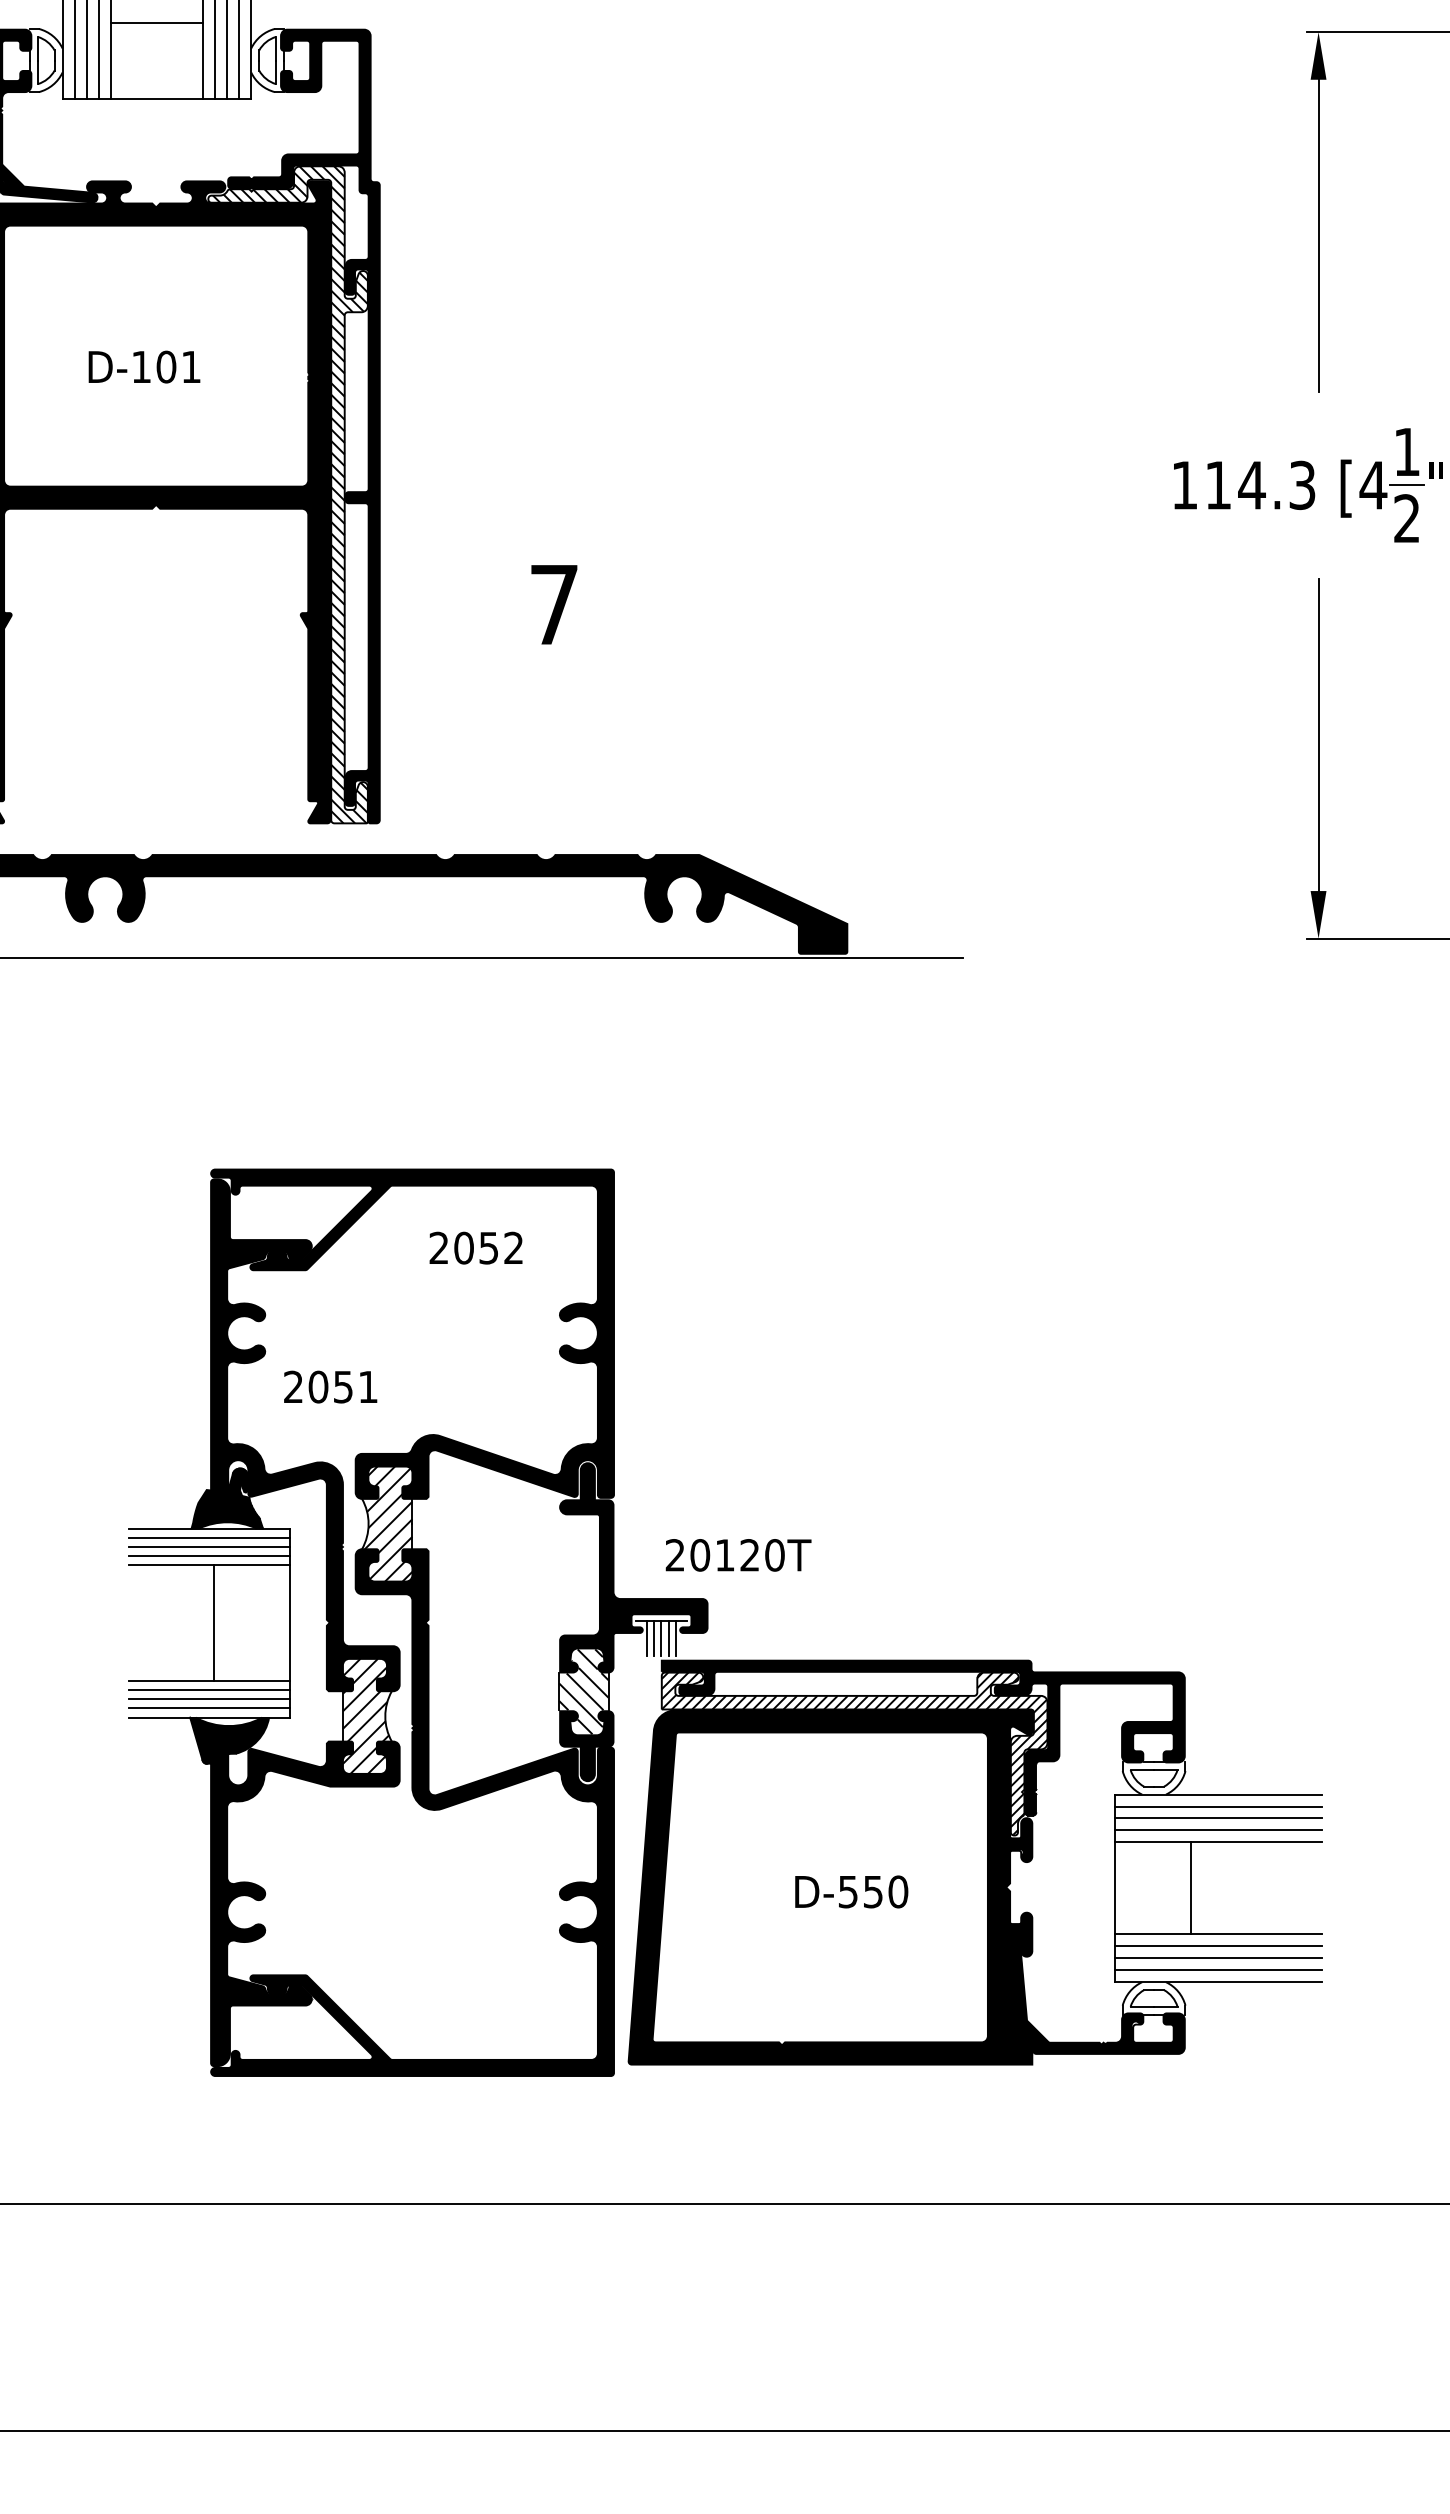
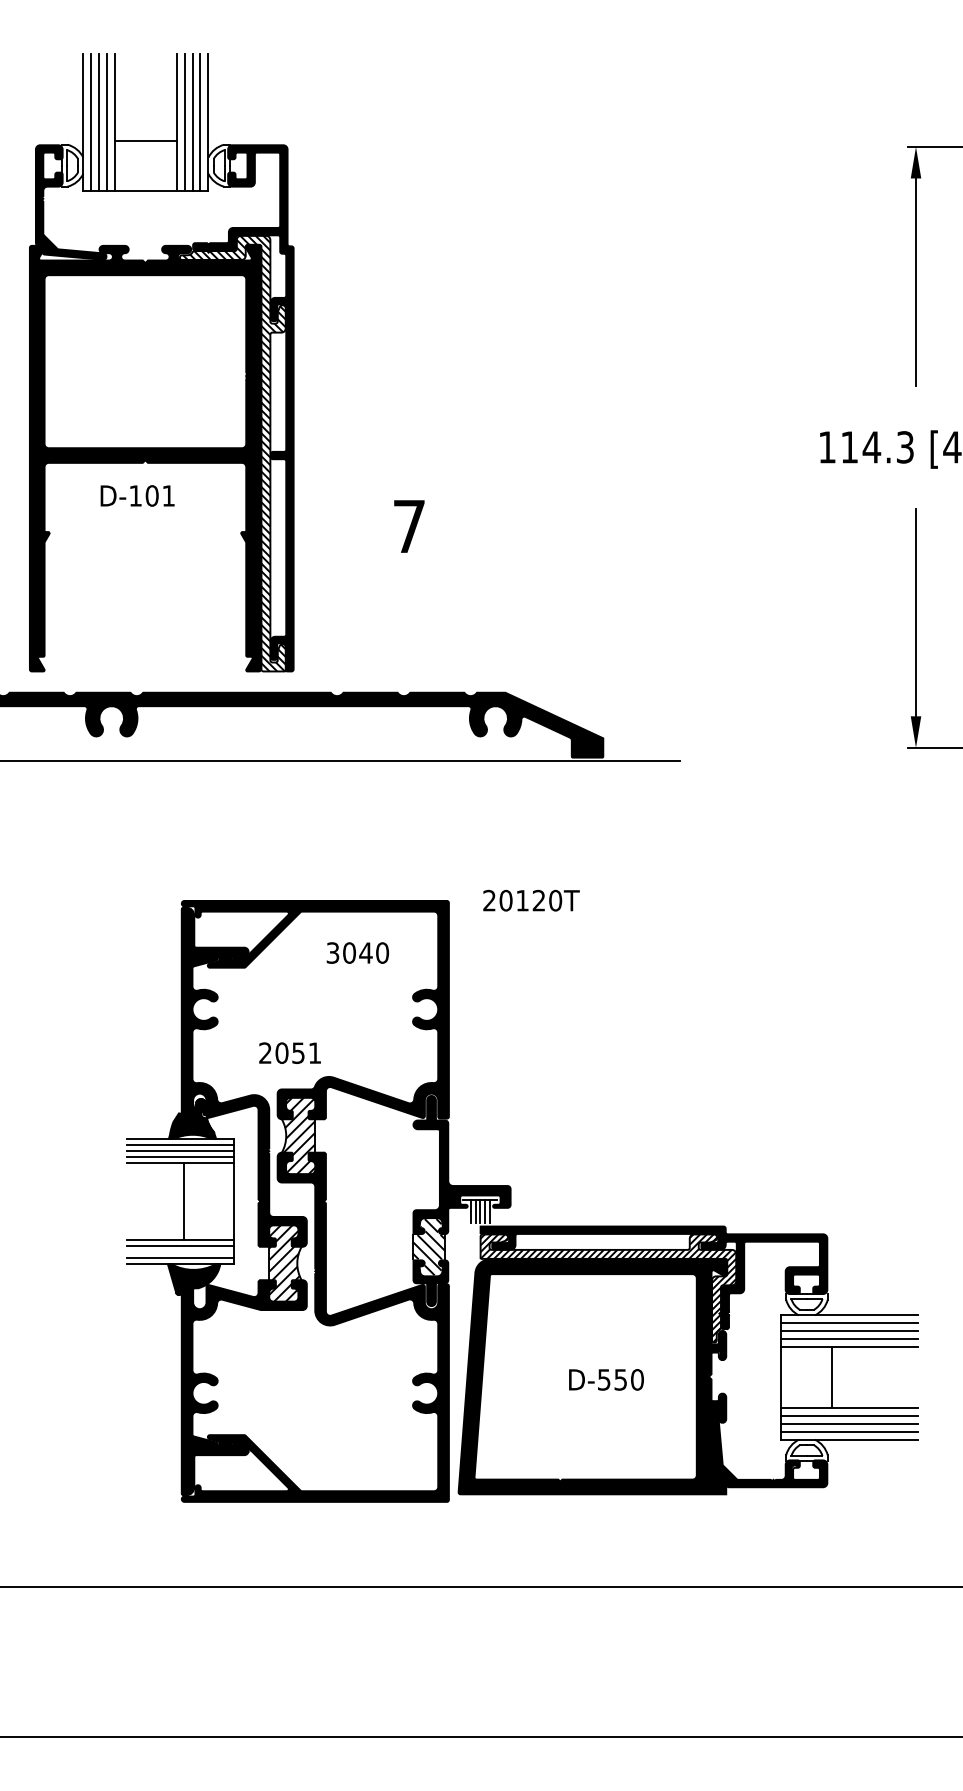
text: (144, 366) -> (137, 495), moved
text: (476, 1247) -> (357, 952), 2052 -> 3040
text: (329, 1386) -> (289, 1052), moved
text: (738, 1555) -> (531, 900), moved
line: (209, 1699) -> (180, 1252), removed

